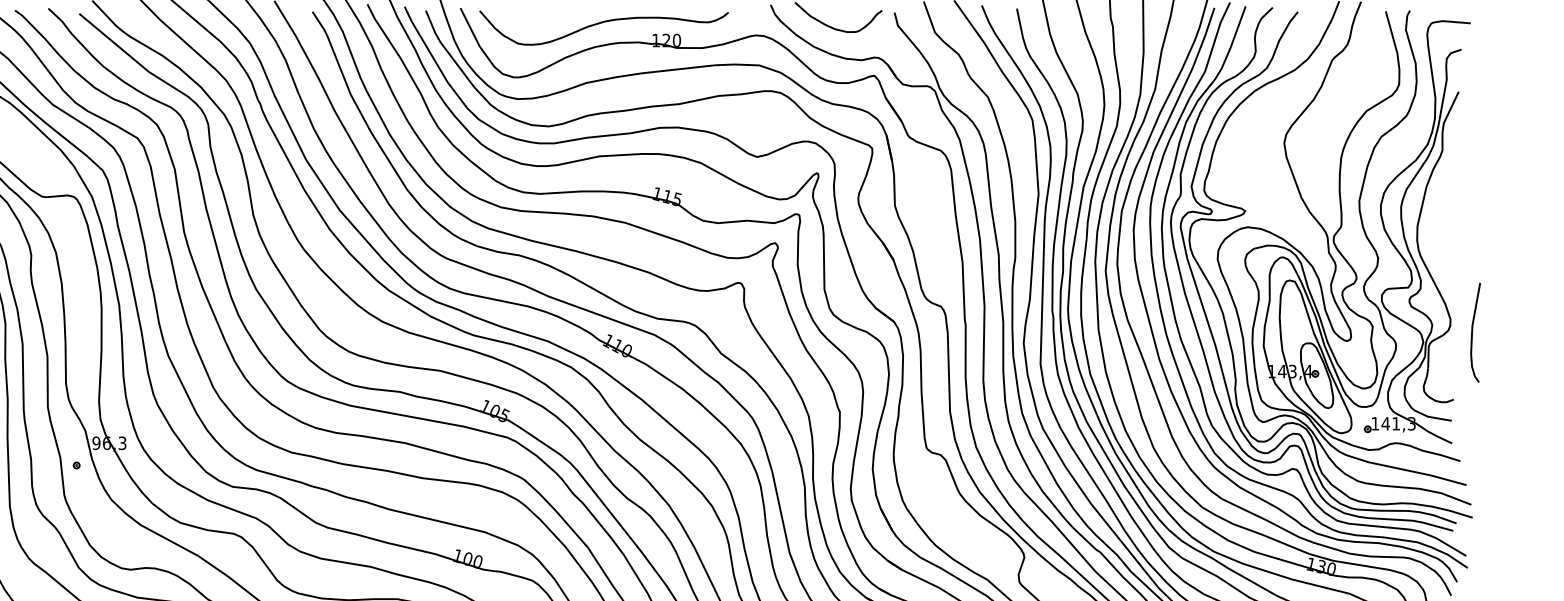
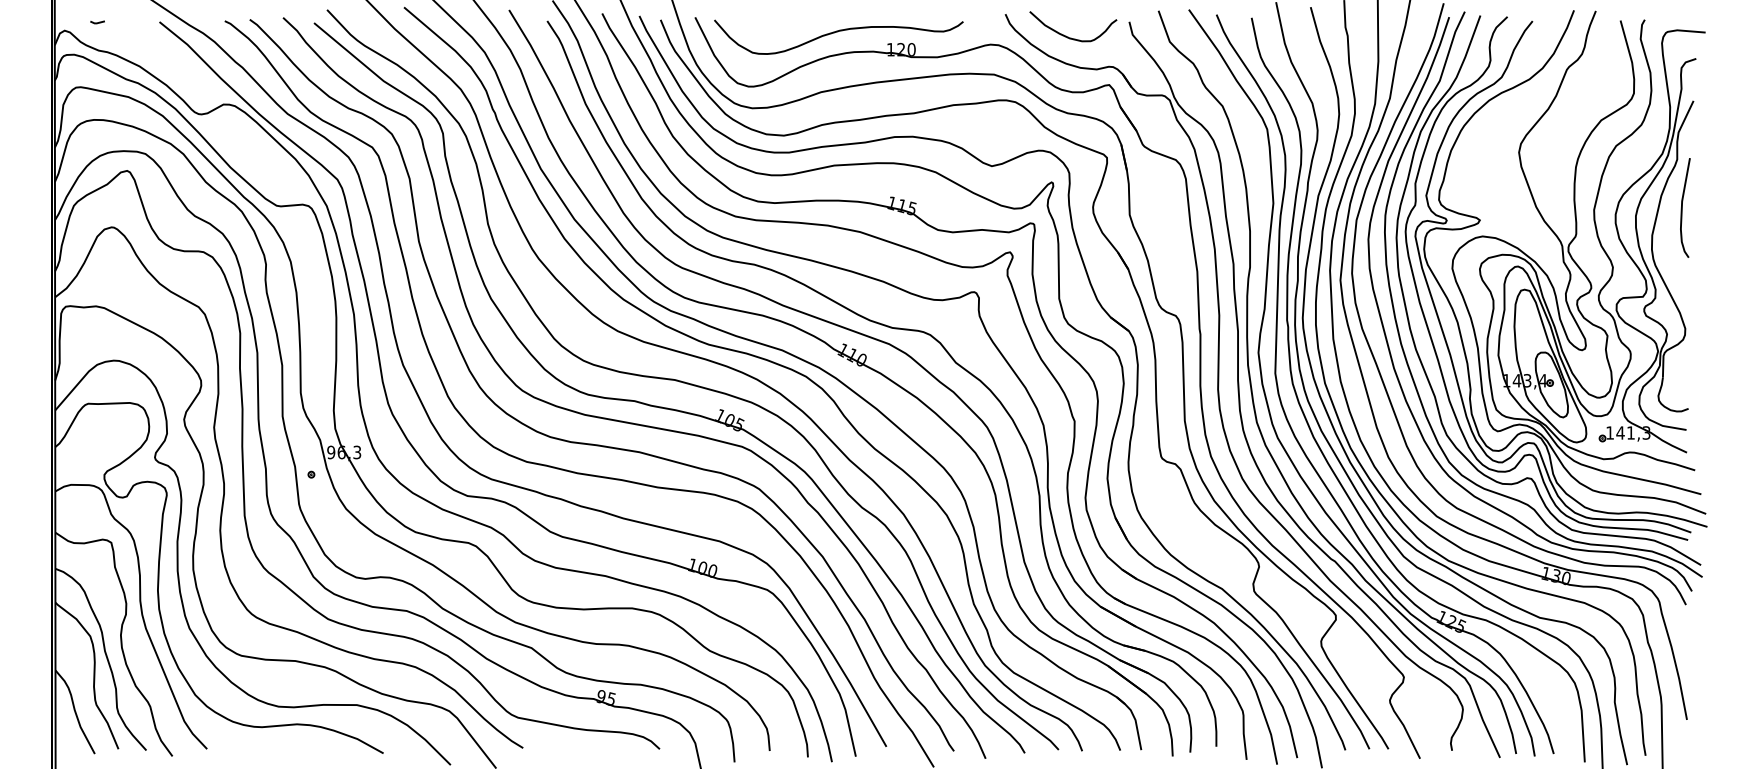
curve: (1472, 332) -> (1682, 207), moved

